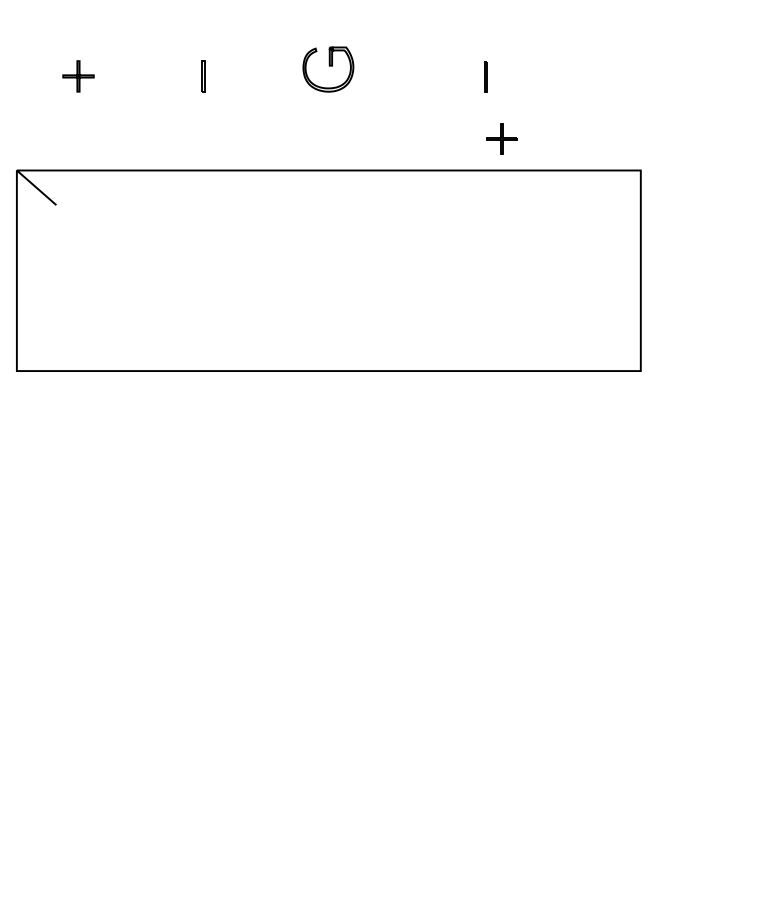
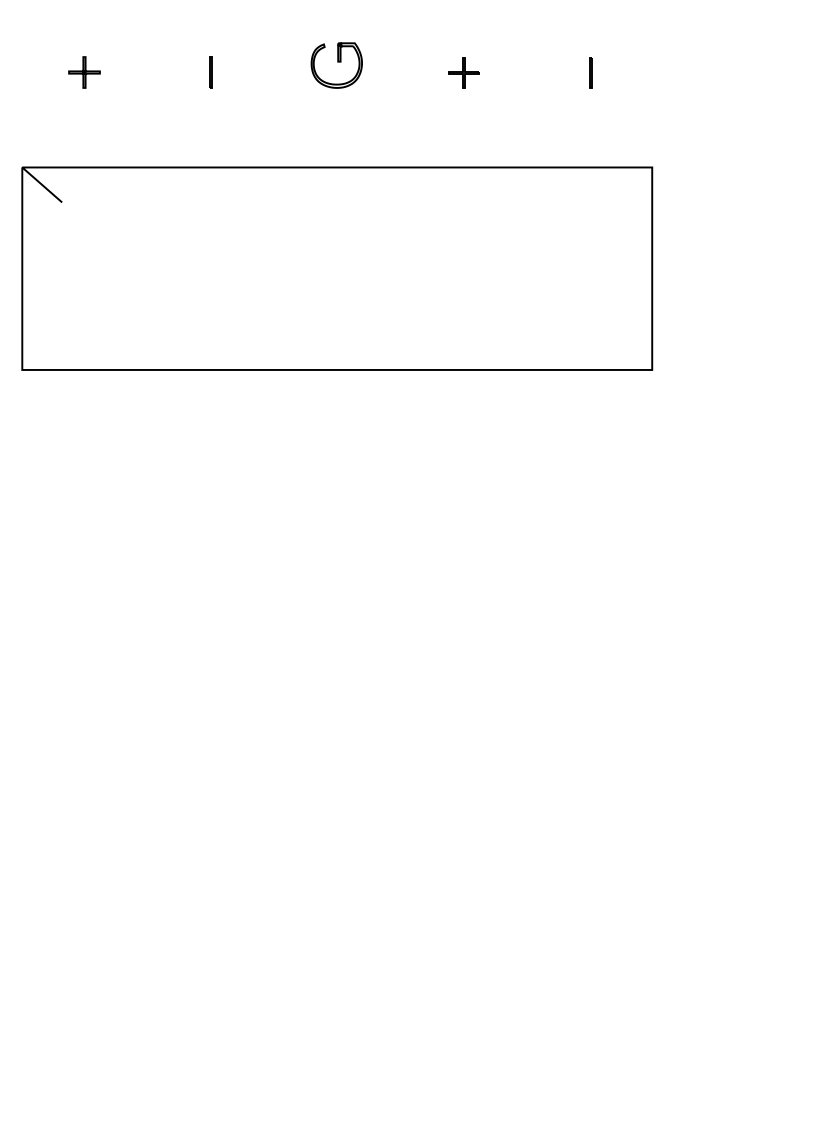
line: (485, 76) -> (590, 72), moved
part: (501, 138) -> (463, 72), moved

